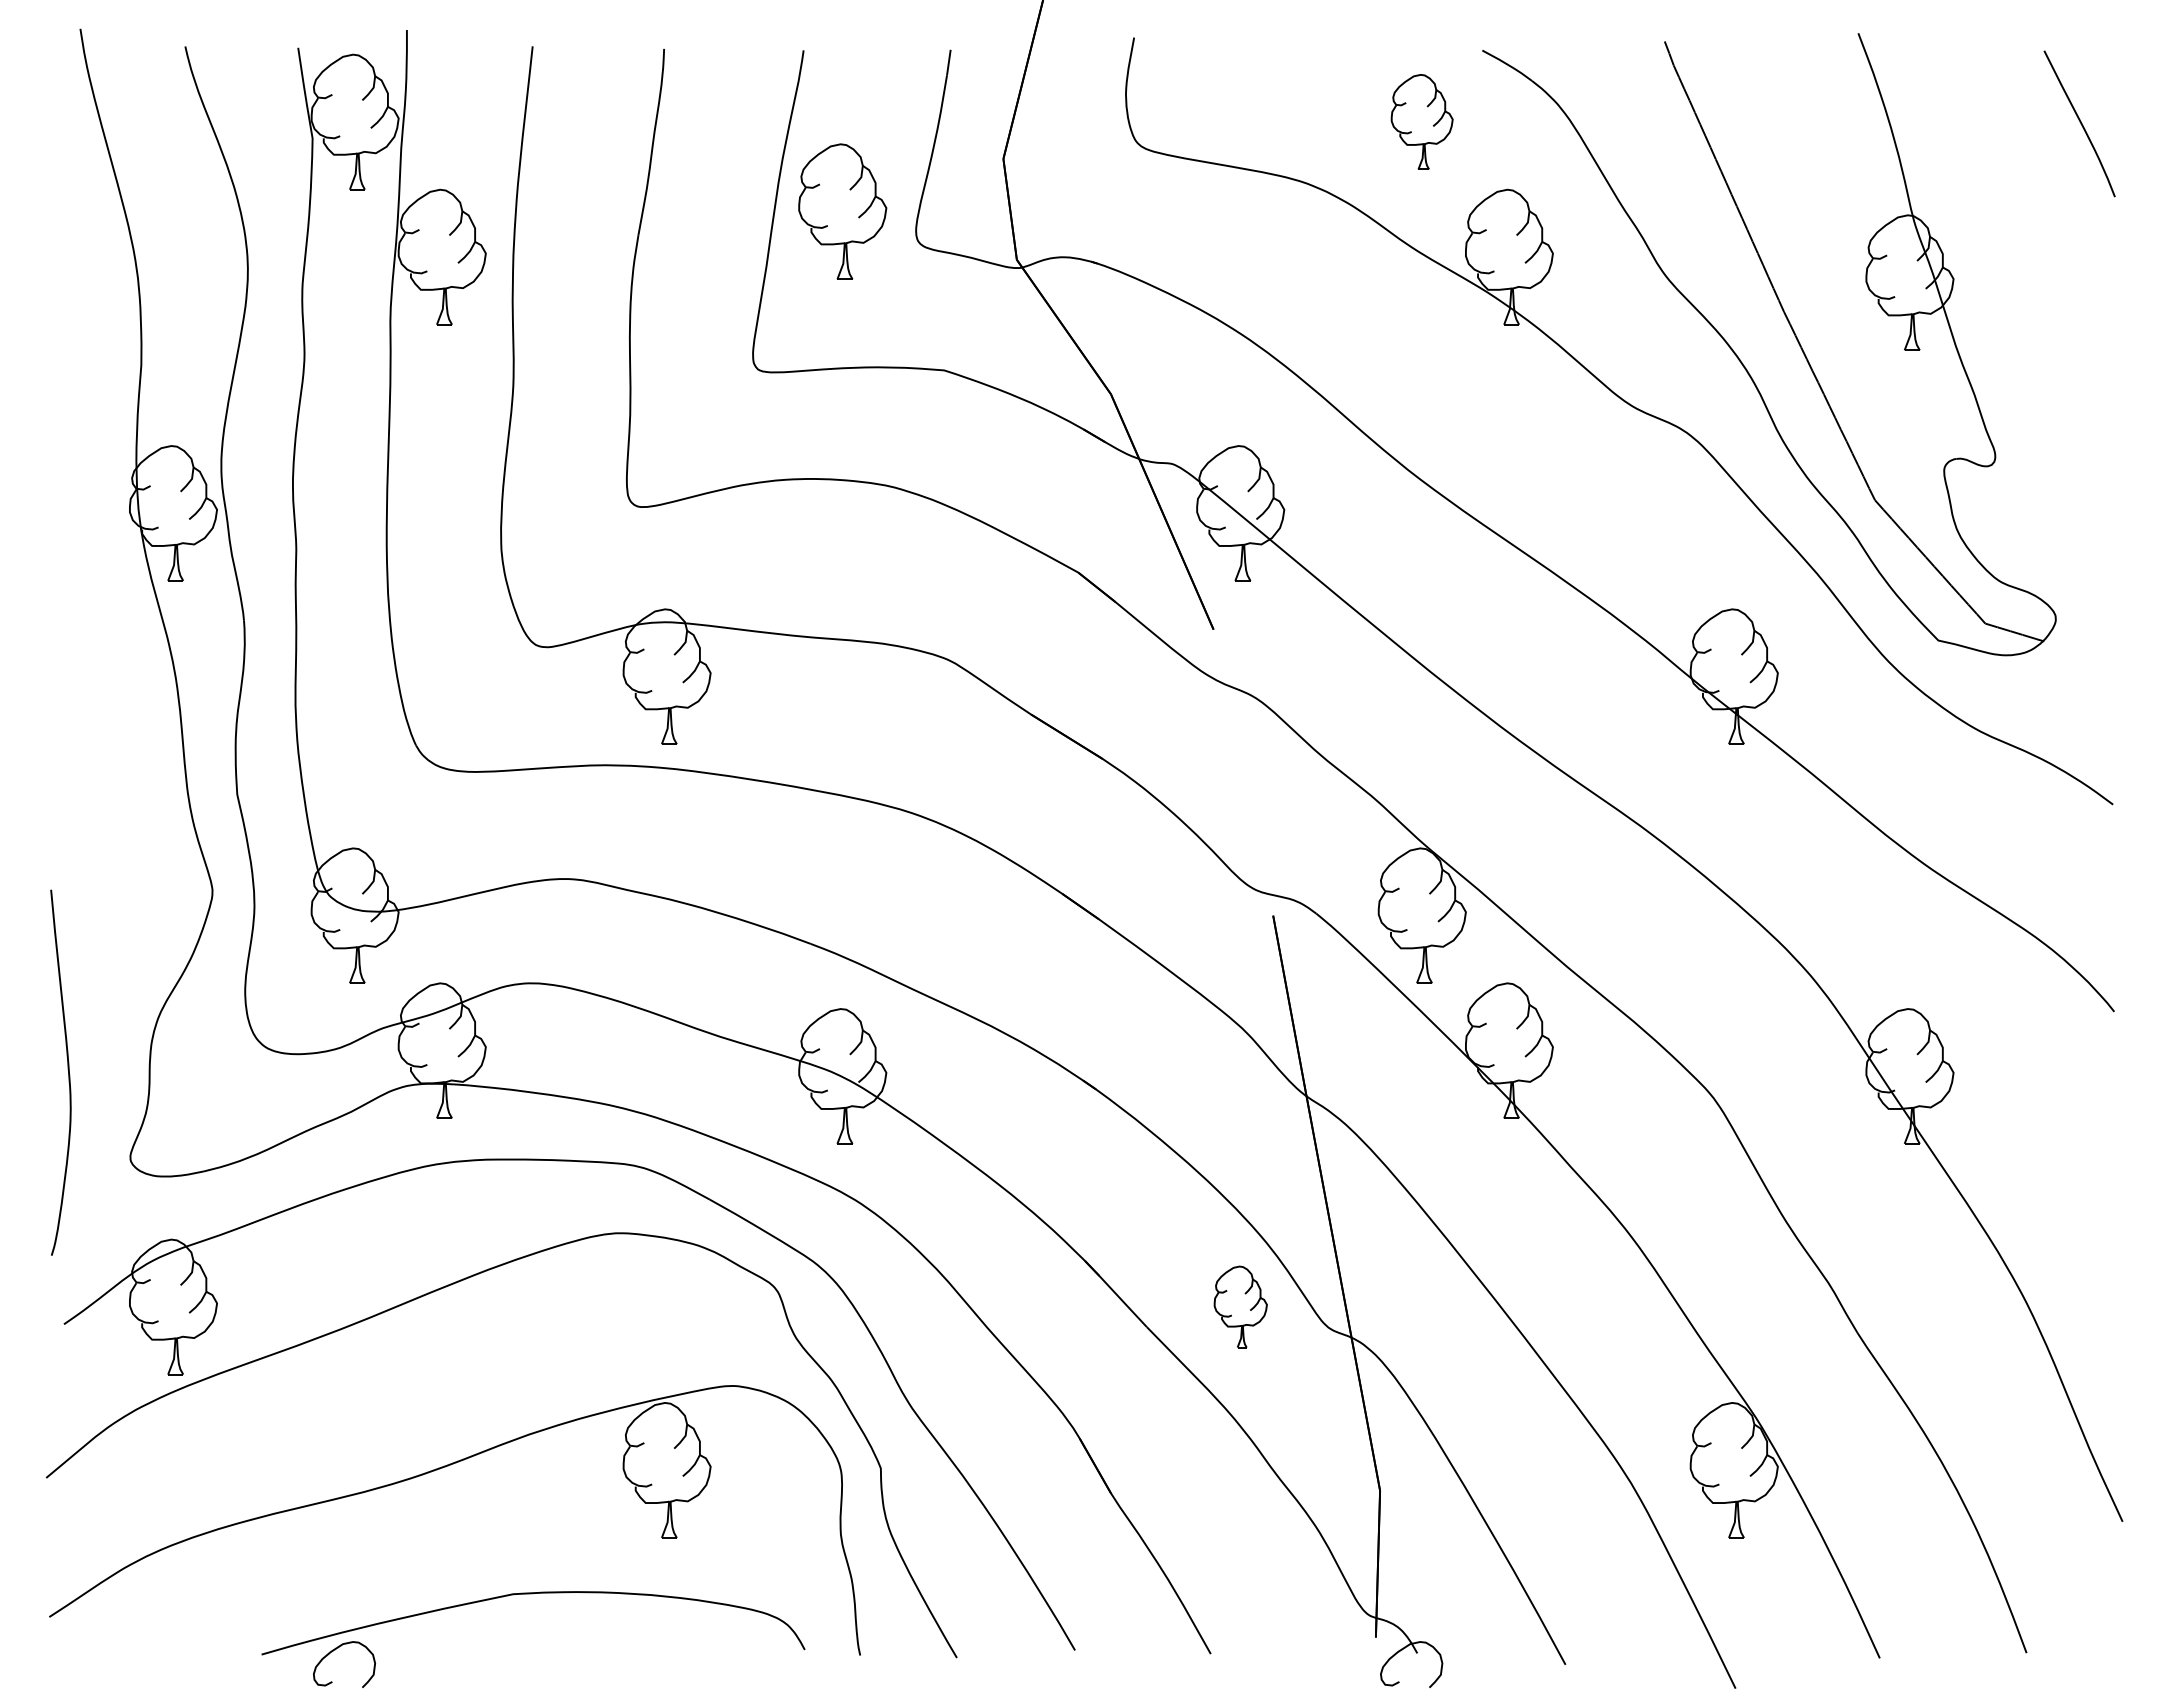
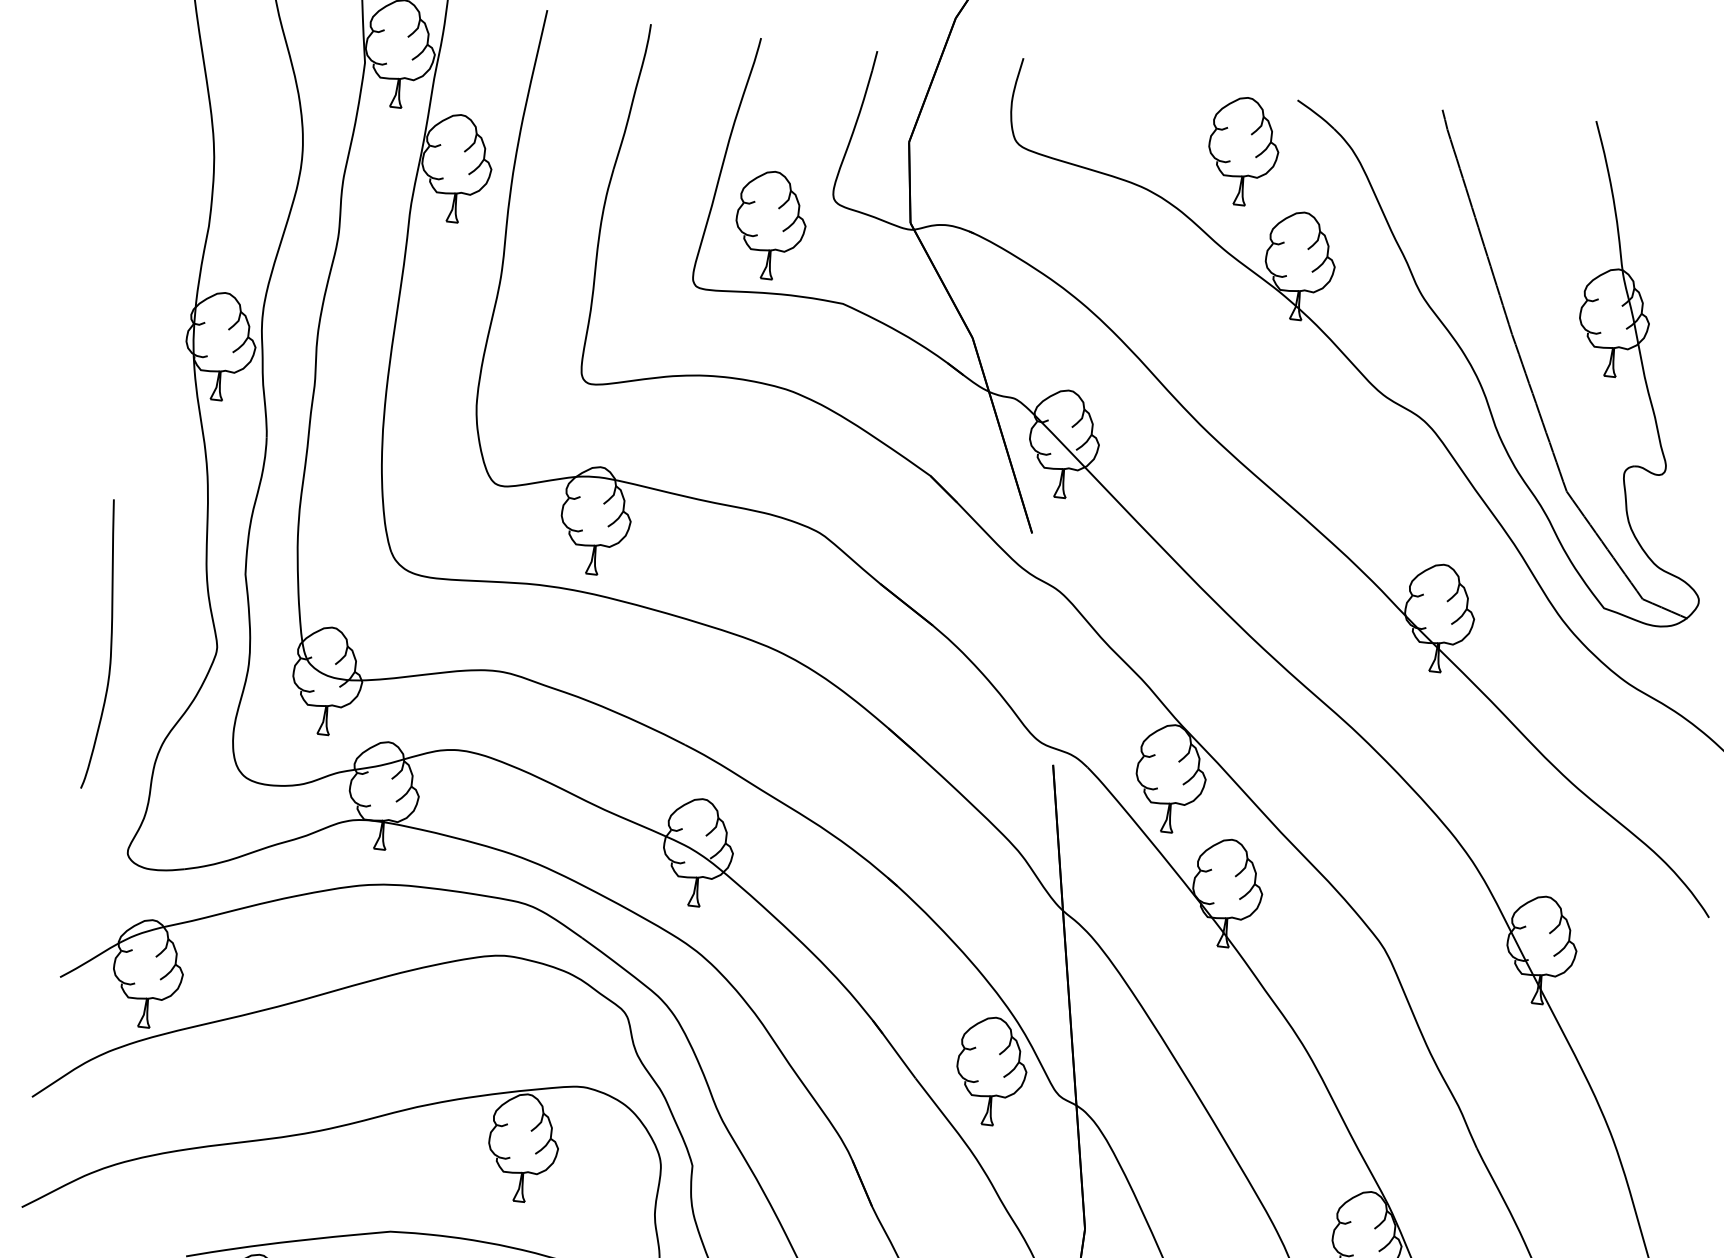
part: (1421, 121) -> (1242, 150), size x1.43
part: (842, 211) -> (770, 225), moved
curve: (67, 1069) -> (110, 642), moved
part: (1240, 1306) -> (991, 1070), size x1.67

